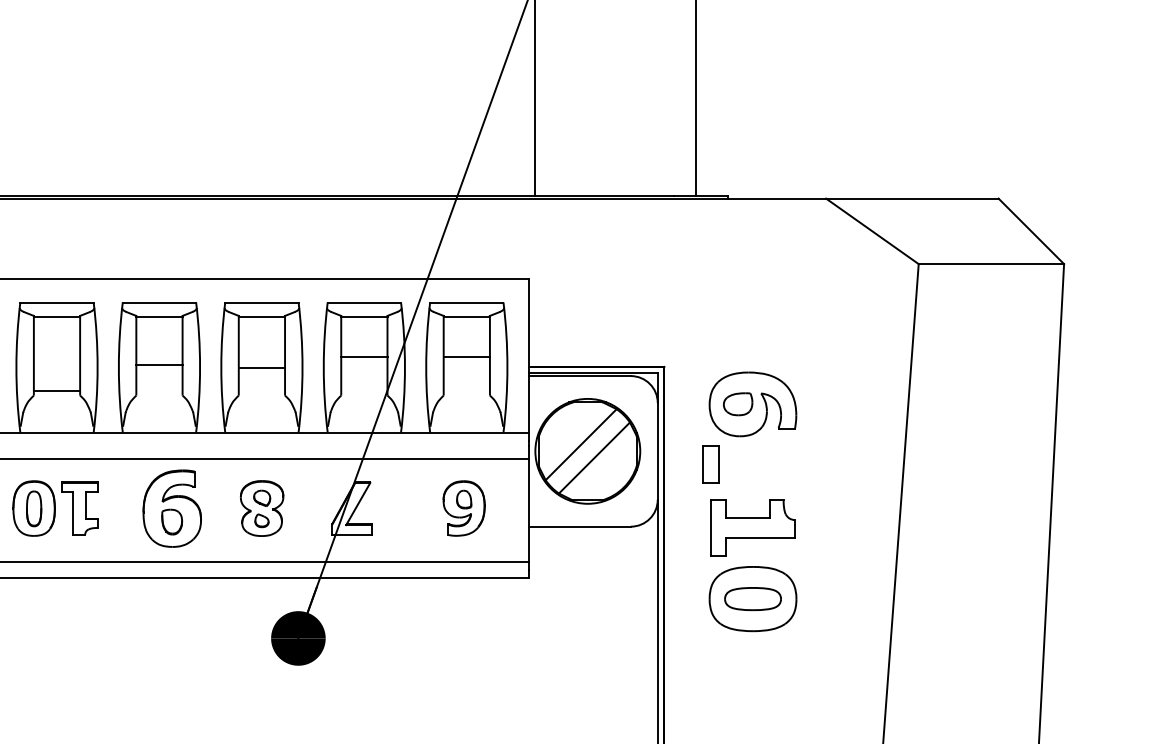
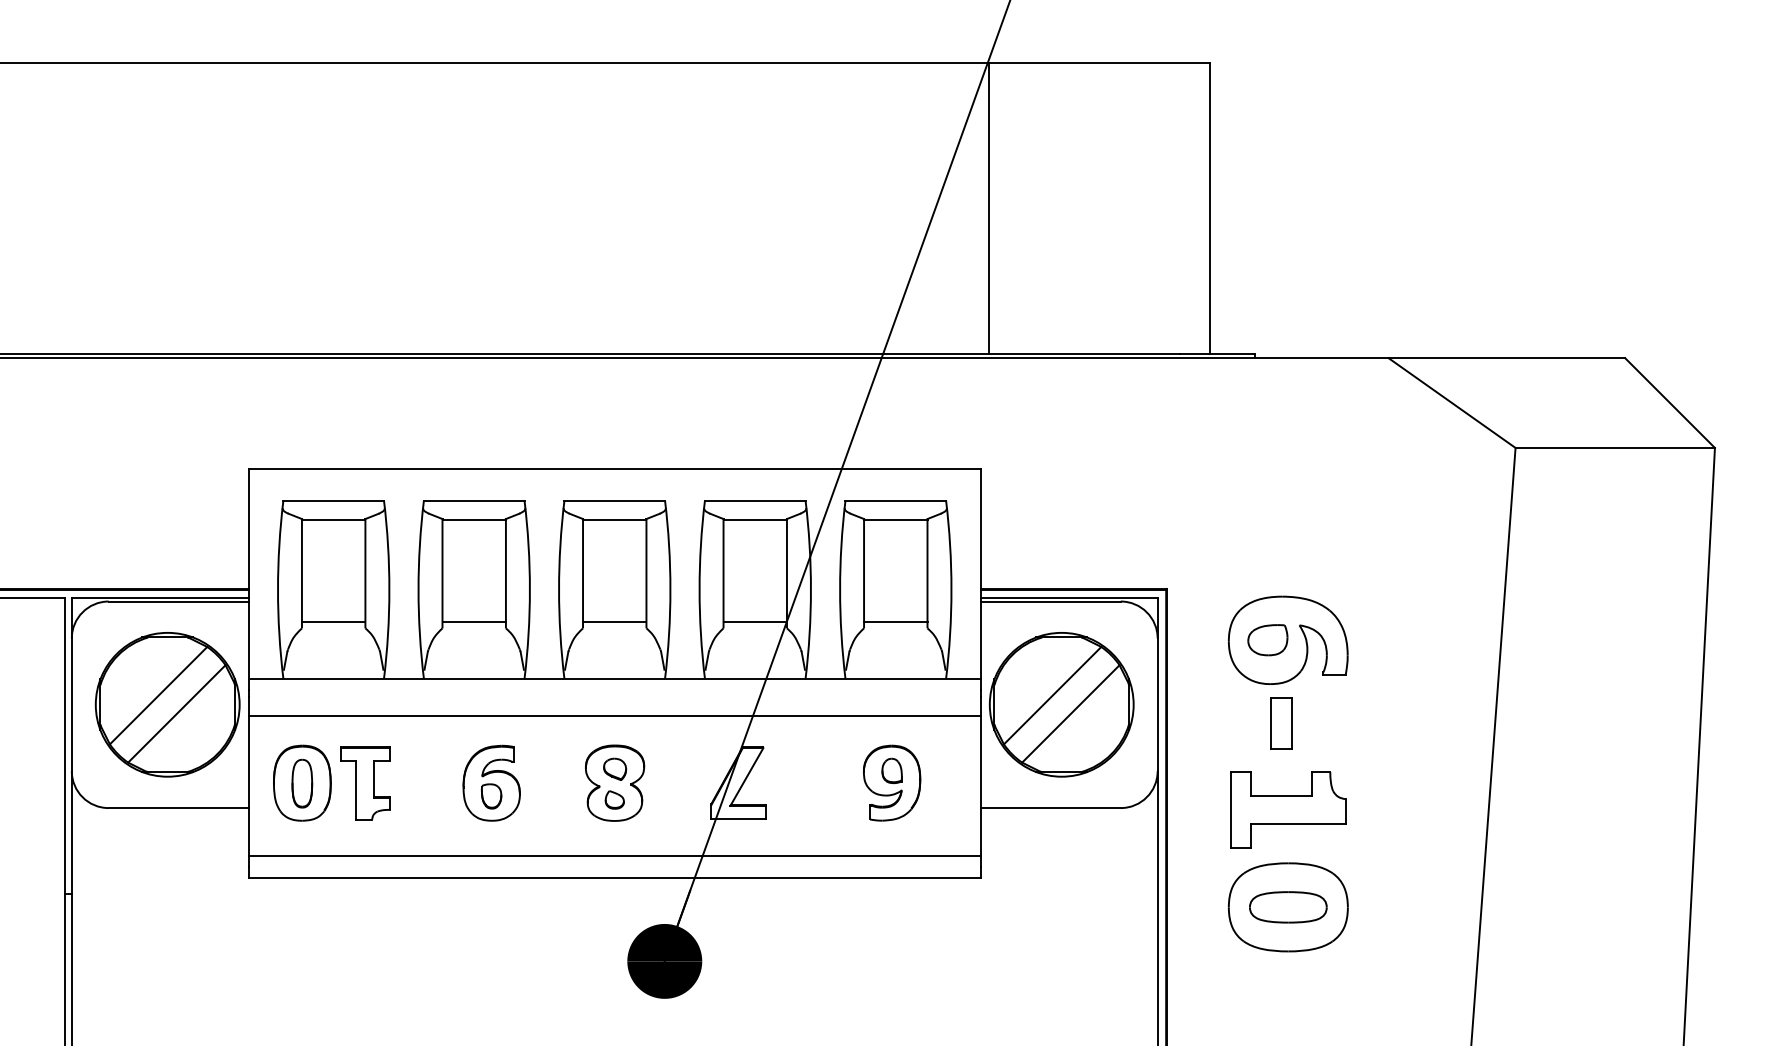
line: (363, 357) -> (754, 621), moved
line: (466, 357) -> (895, 621), moved
line: (158, 364) -> (473, 621), moved
line: (261, 367) -> (614, 621), moved
part: (710, 465) -> (1281, 723), moved
part: (172, 508) -> (491, 782), size x0.71

